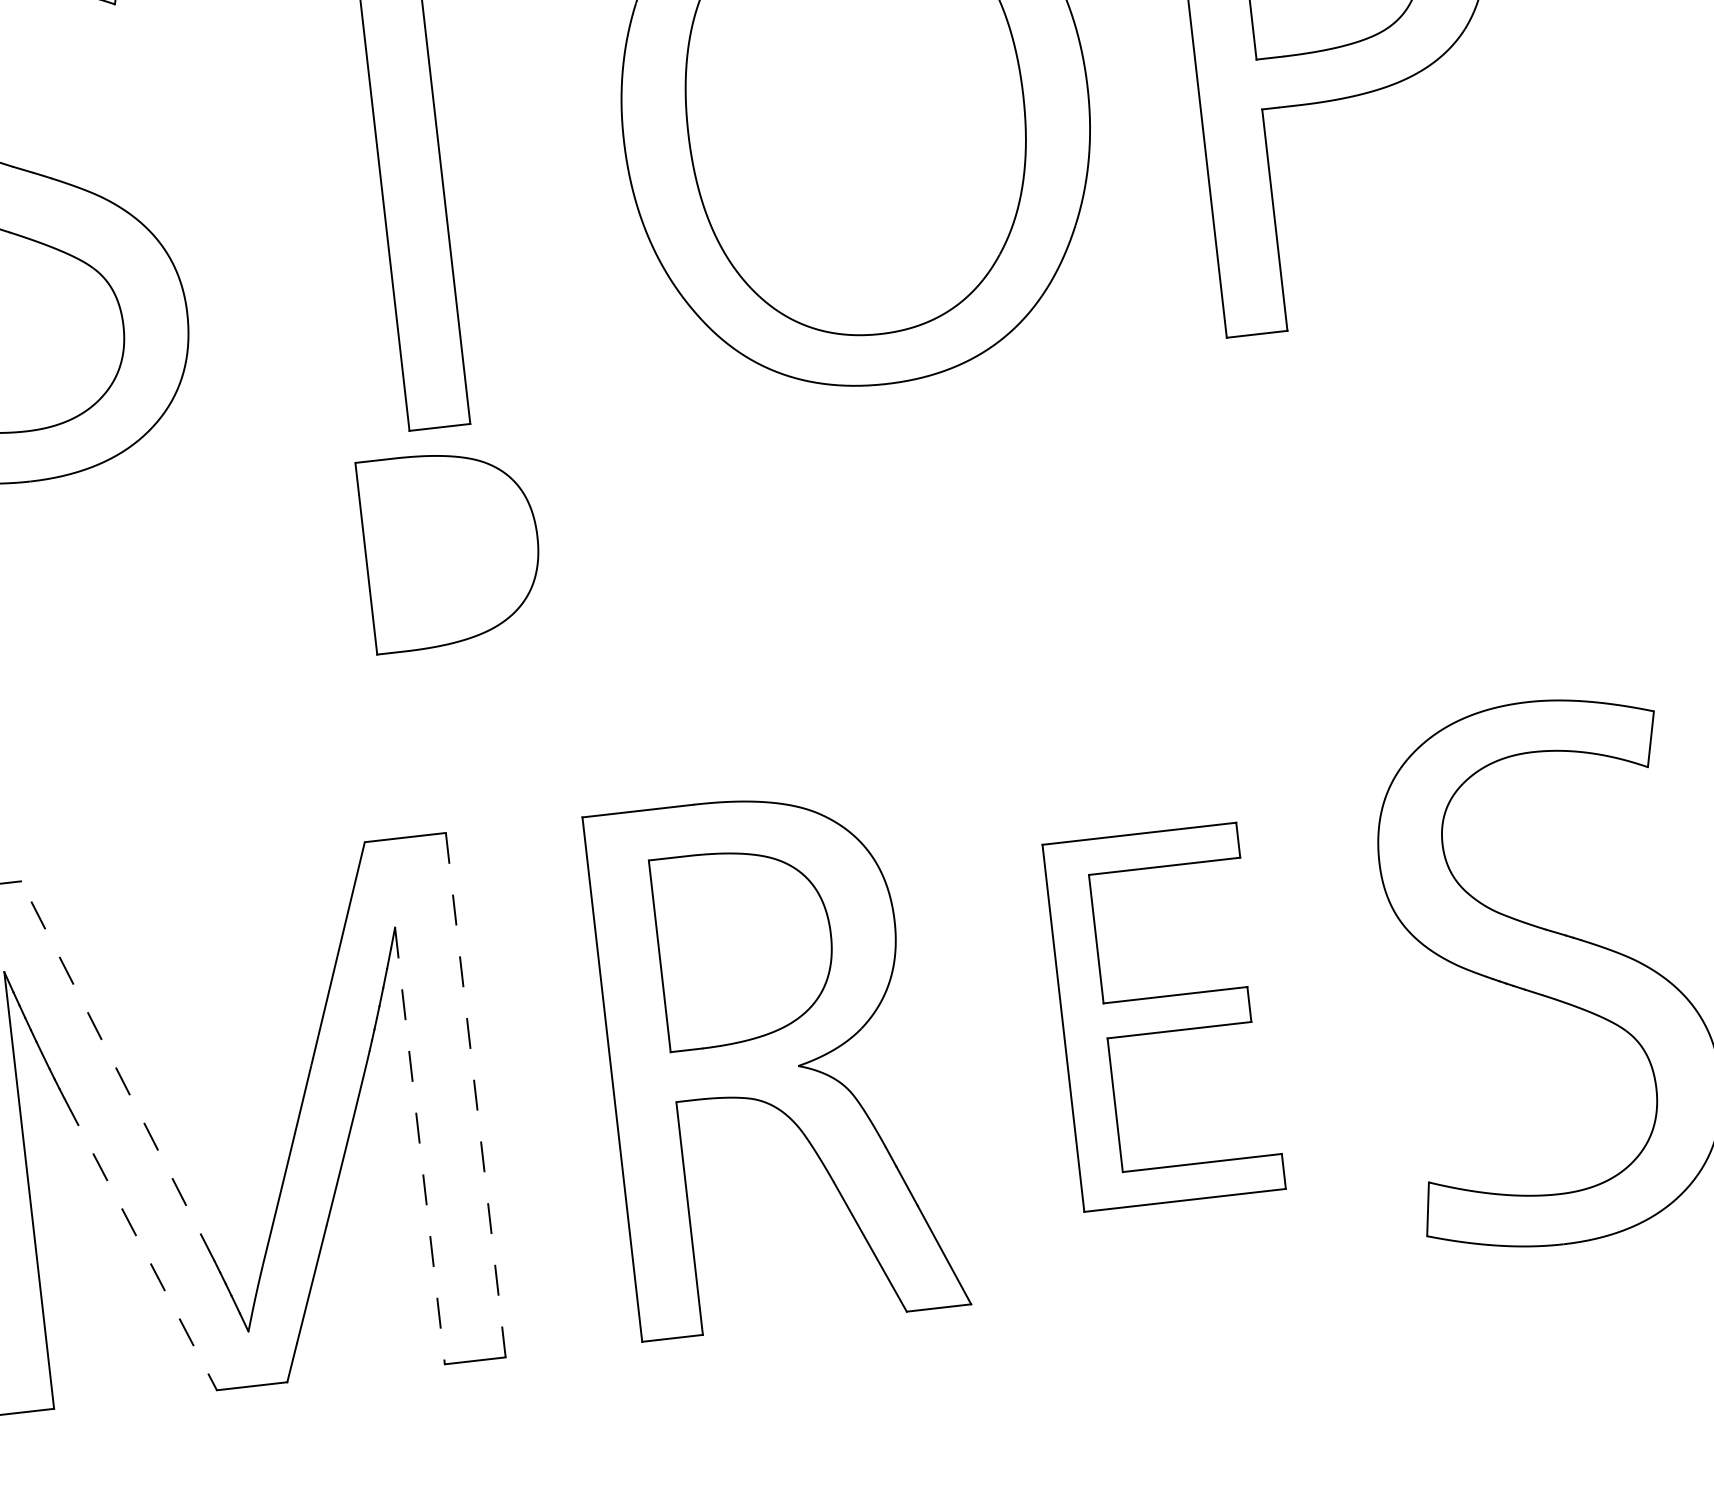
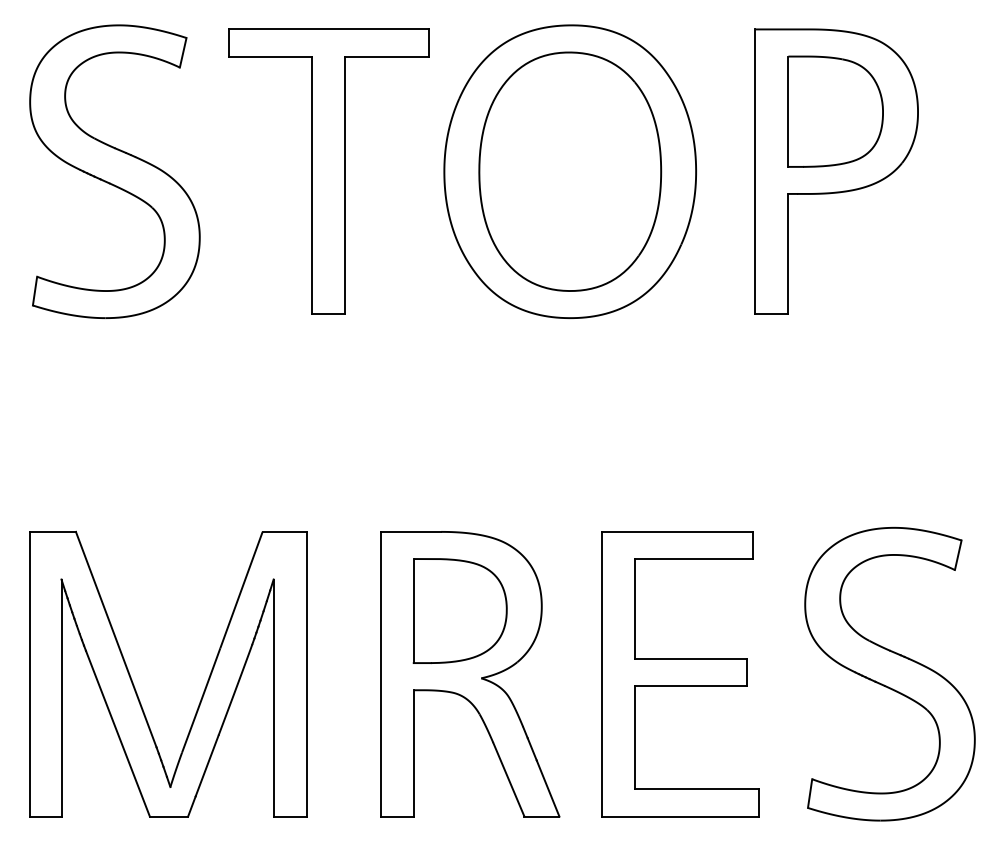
part: (450, 548) -> (326, 379), removed
part: (1164, 1017) -> (680, 674), size x1.43
line: (118, 1071) -> (116, 639), dashed -> solid
line: (475, 1093) -> (306, 673), dashed -> solid
line: (419, 1146) -> (273, 698), dashed -> solid
line: (139, 1243) -> (117, 733), dashed -> solid

